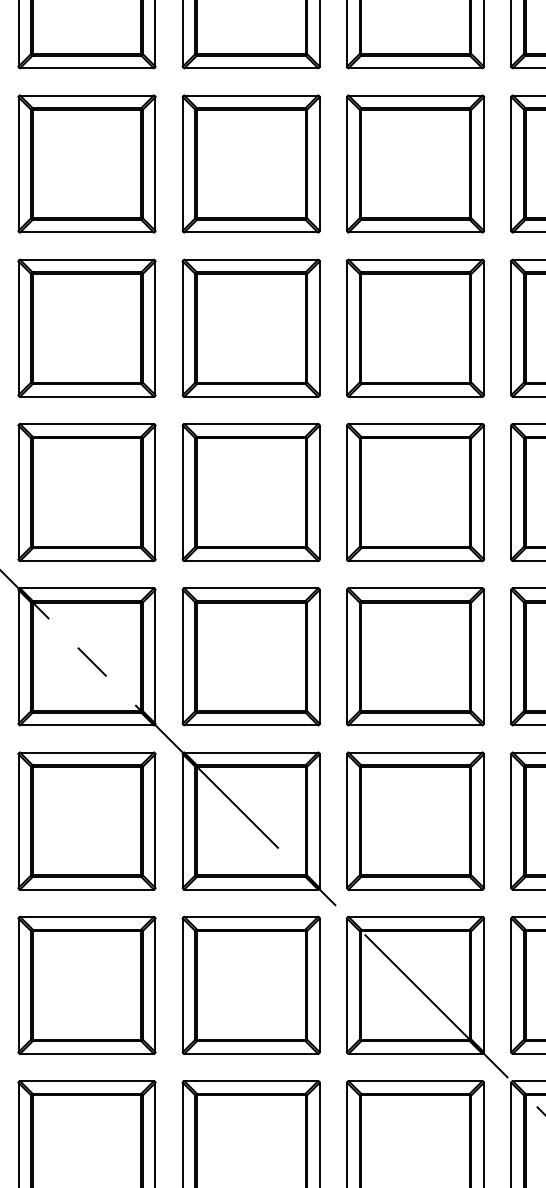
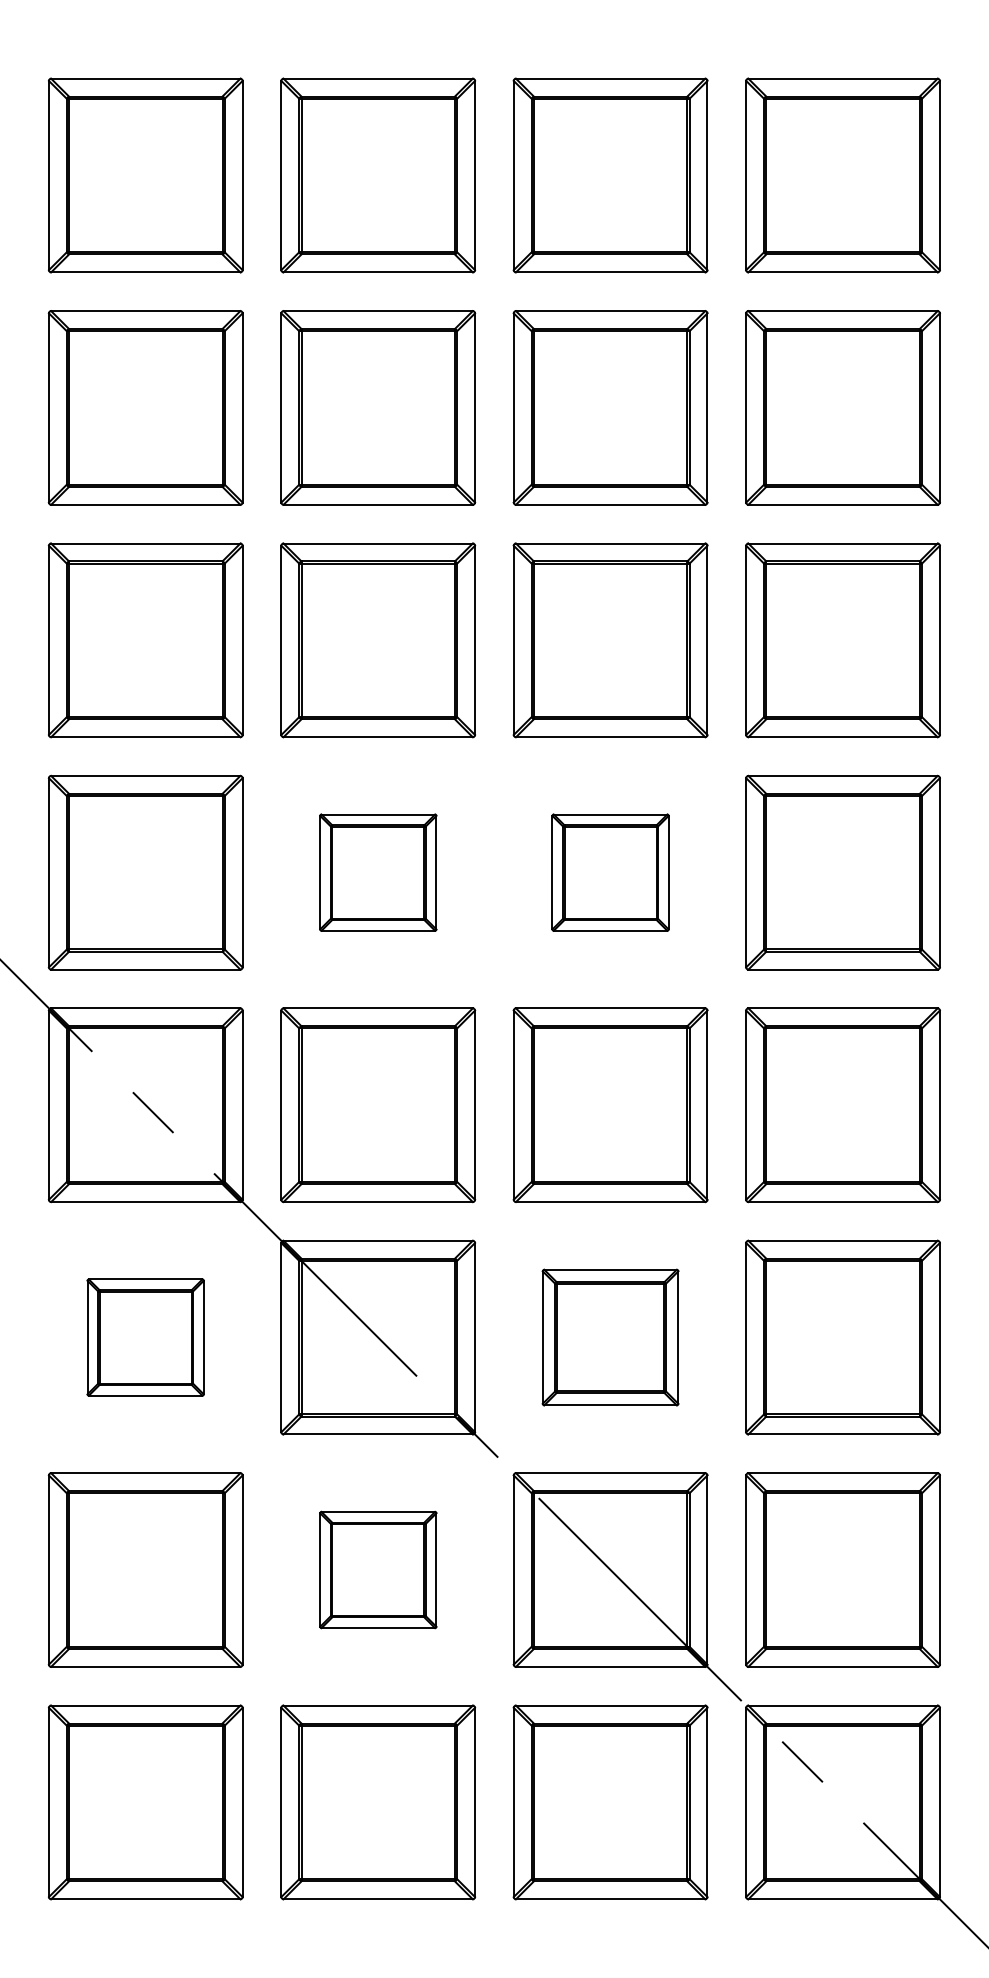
part: (251, 492) -> (378, 872), size x0.6
part: (415, 492) -> (610, 872), size x0.6
part: (86, 821) -> (145, 1337), size x0.6
part: (415, 821) -> (610, 1337), size x0.7
part: (251, 985) -> (378, 1569), size x0.6

